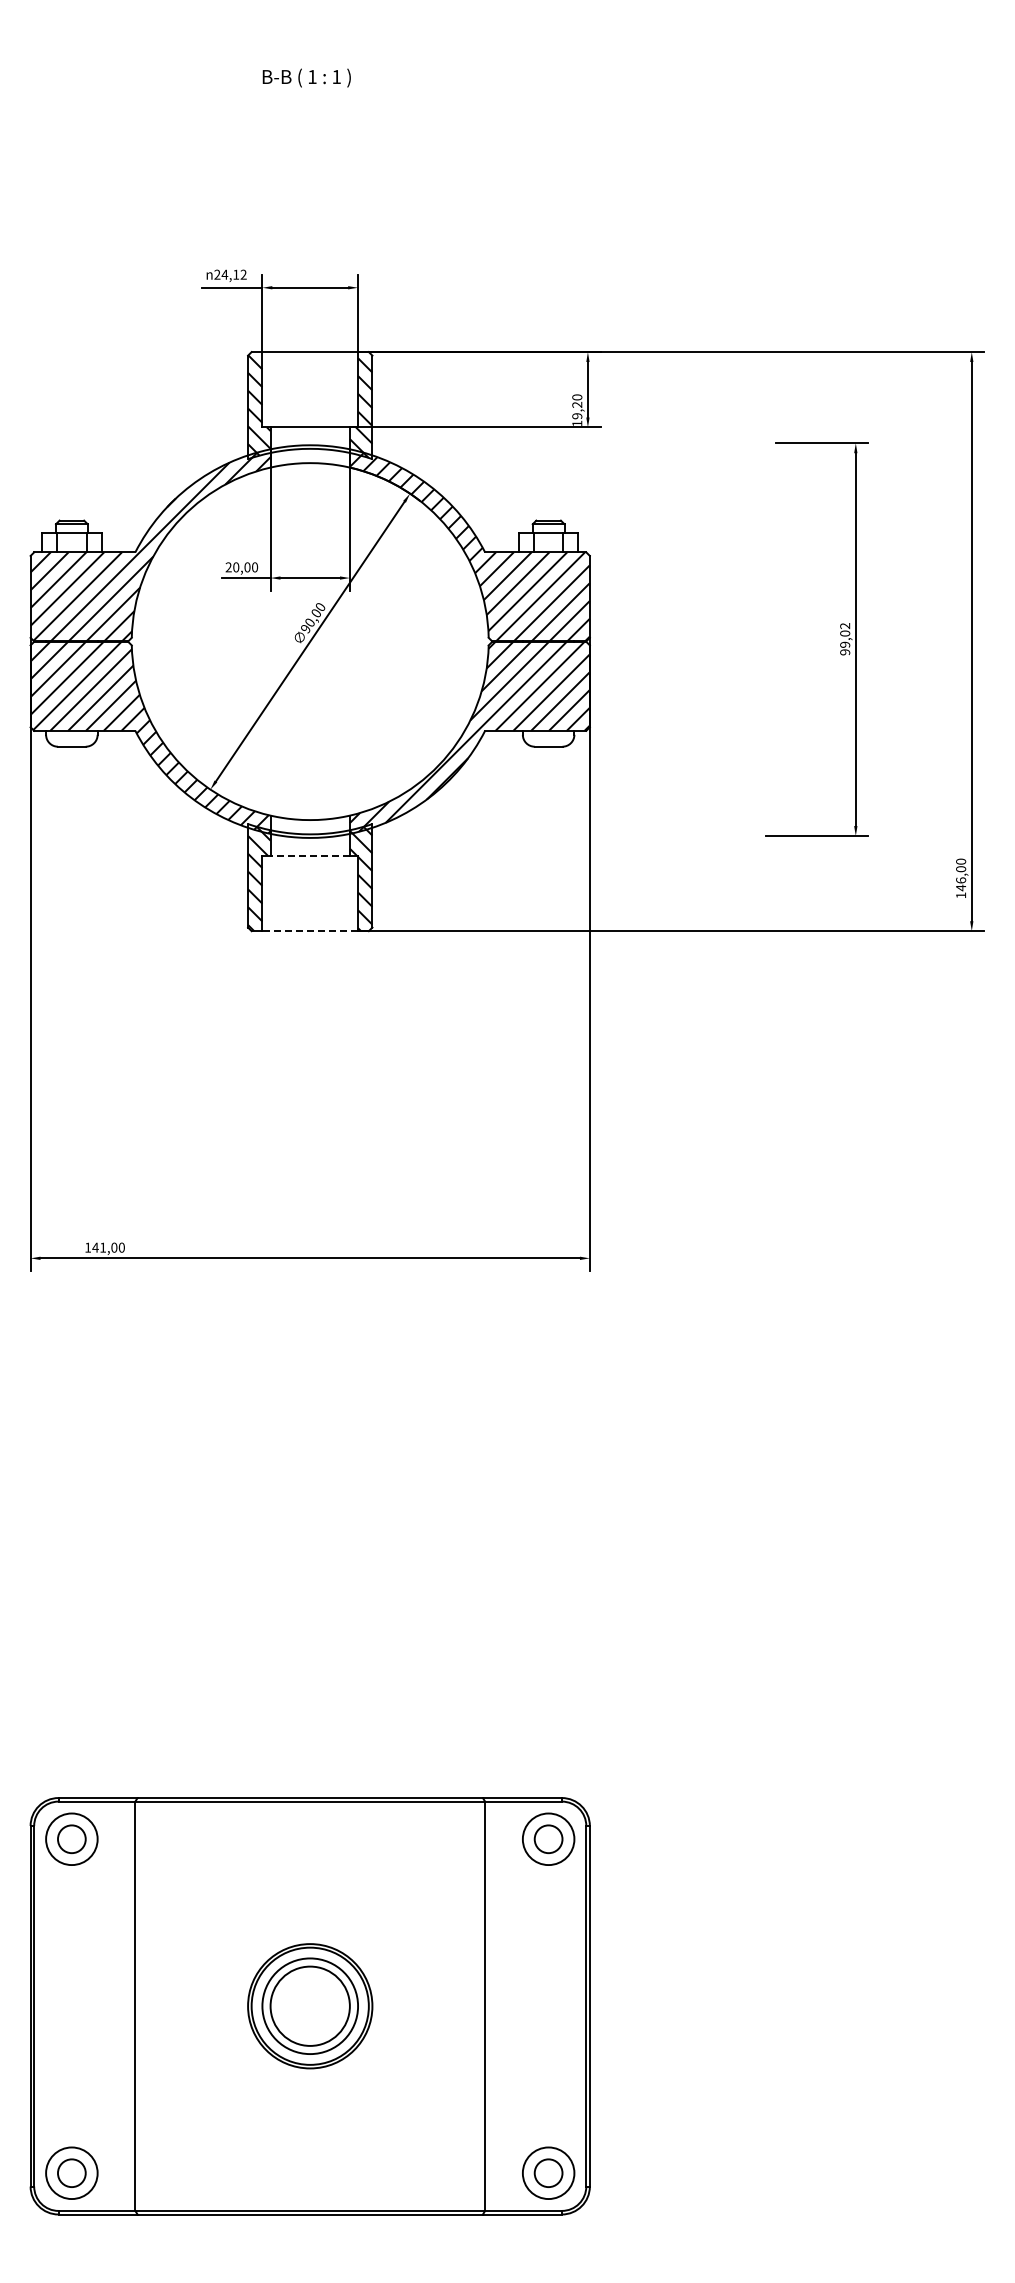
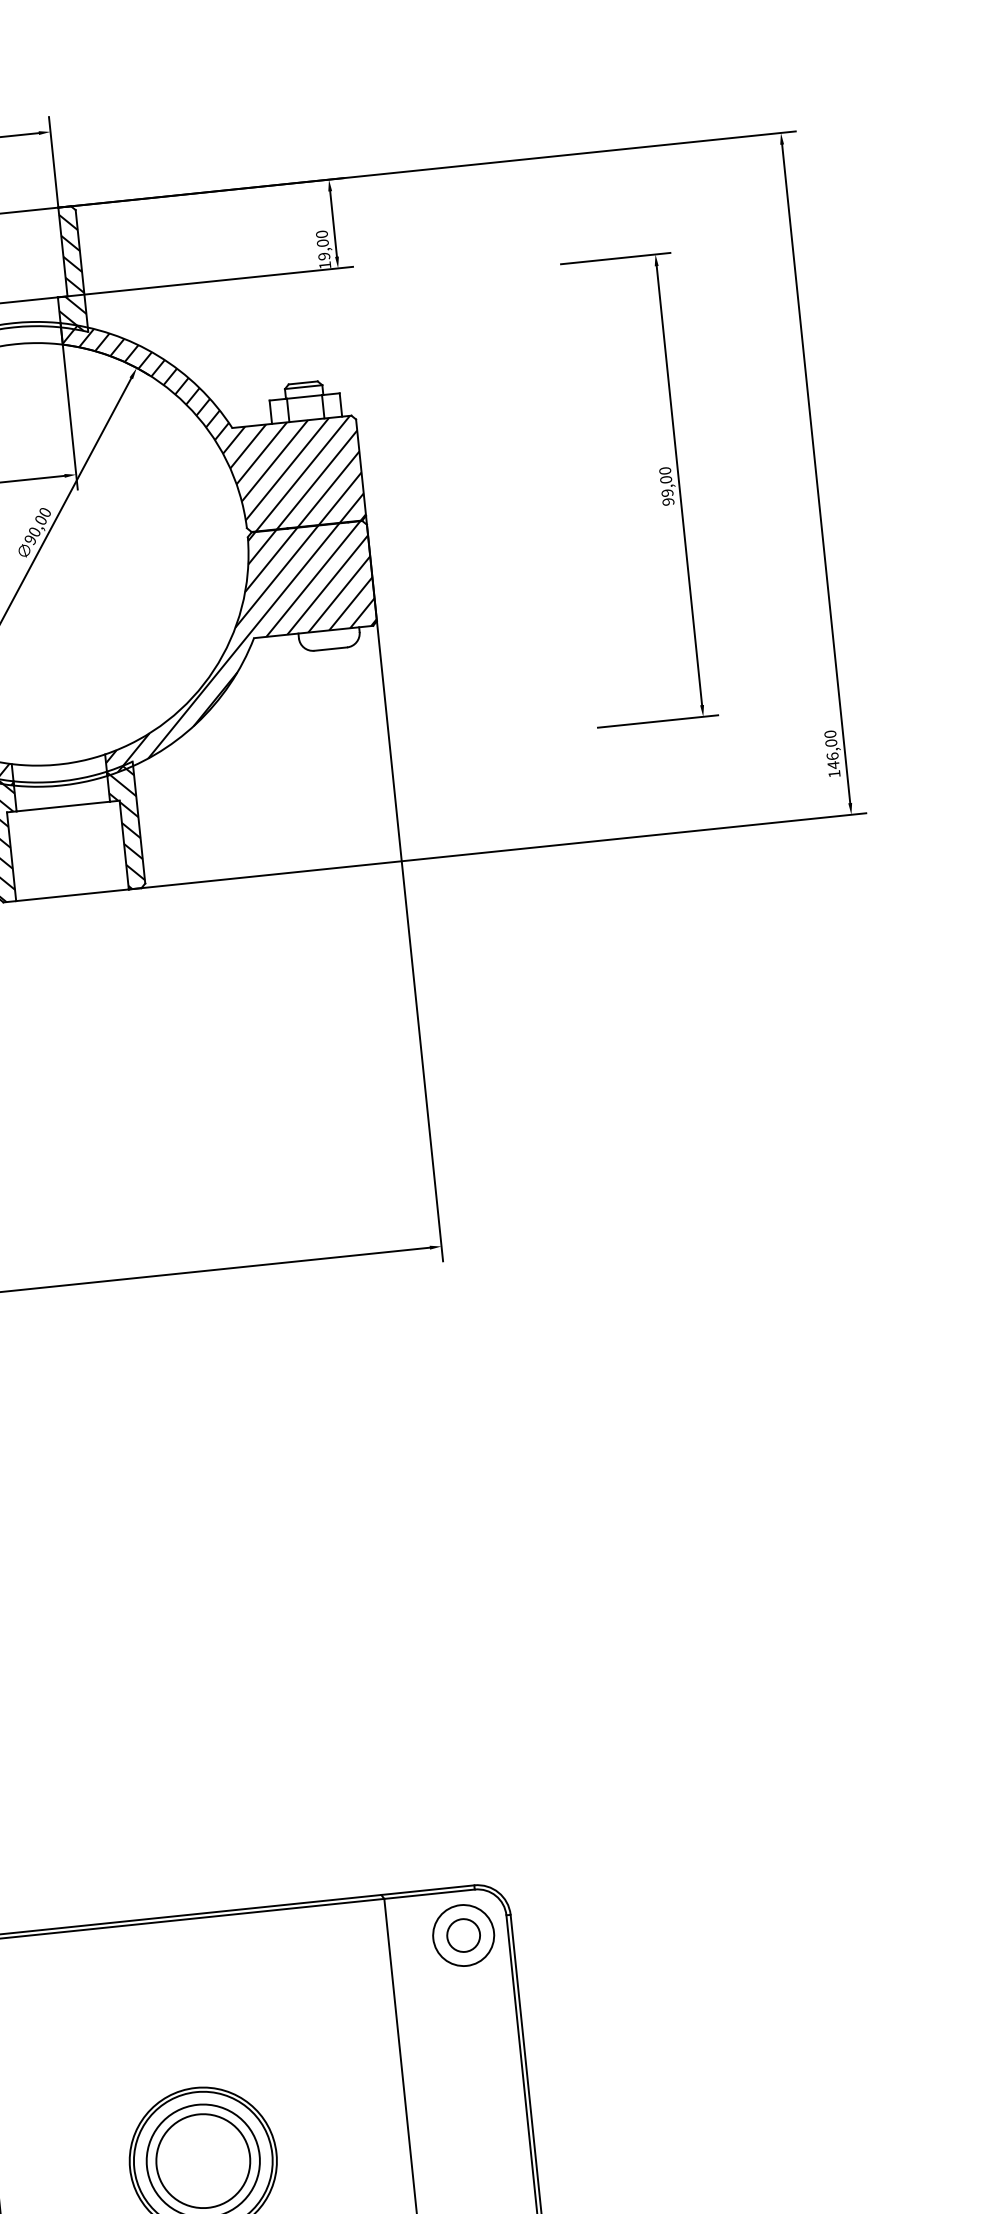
text: (577, 404) -> (323, 242), 19,20 -> 19,00
text: (845, 626) -> (665, 471), 99,02 -> 99,00
line: (310, 855) -> (63, 806), dashed -> solid
line: (310, 931) -> (72, 895), dashed -> solid

